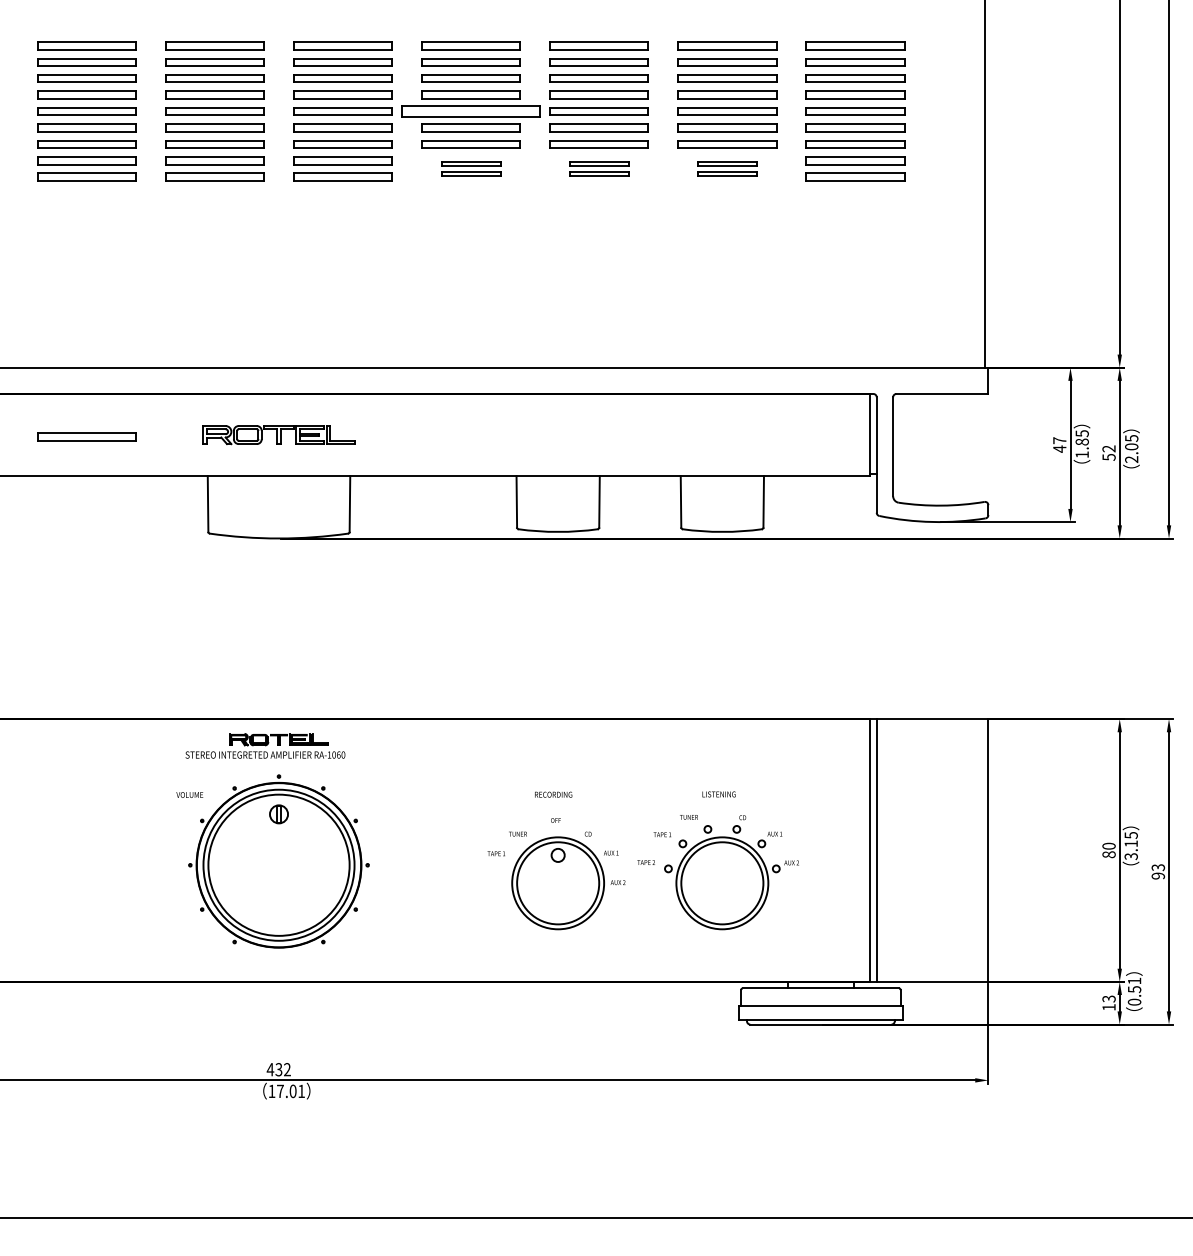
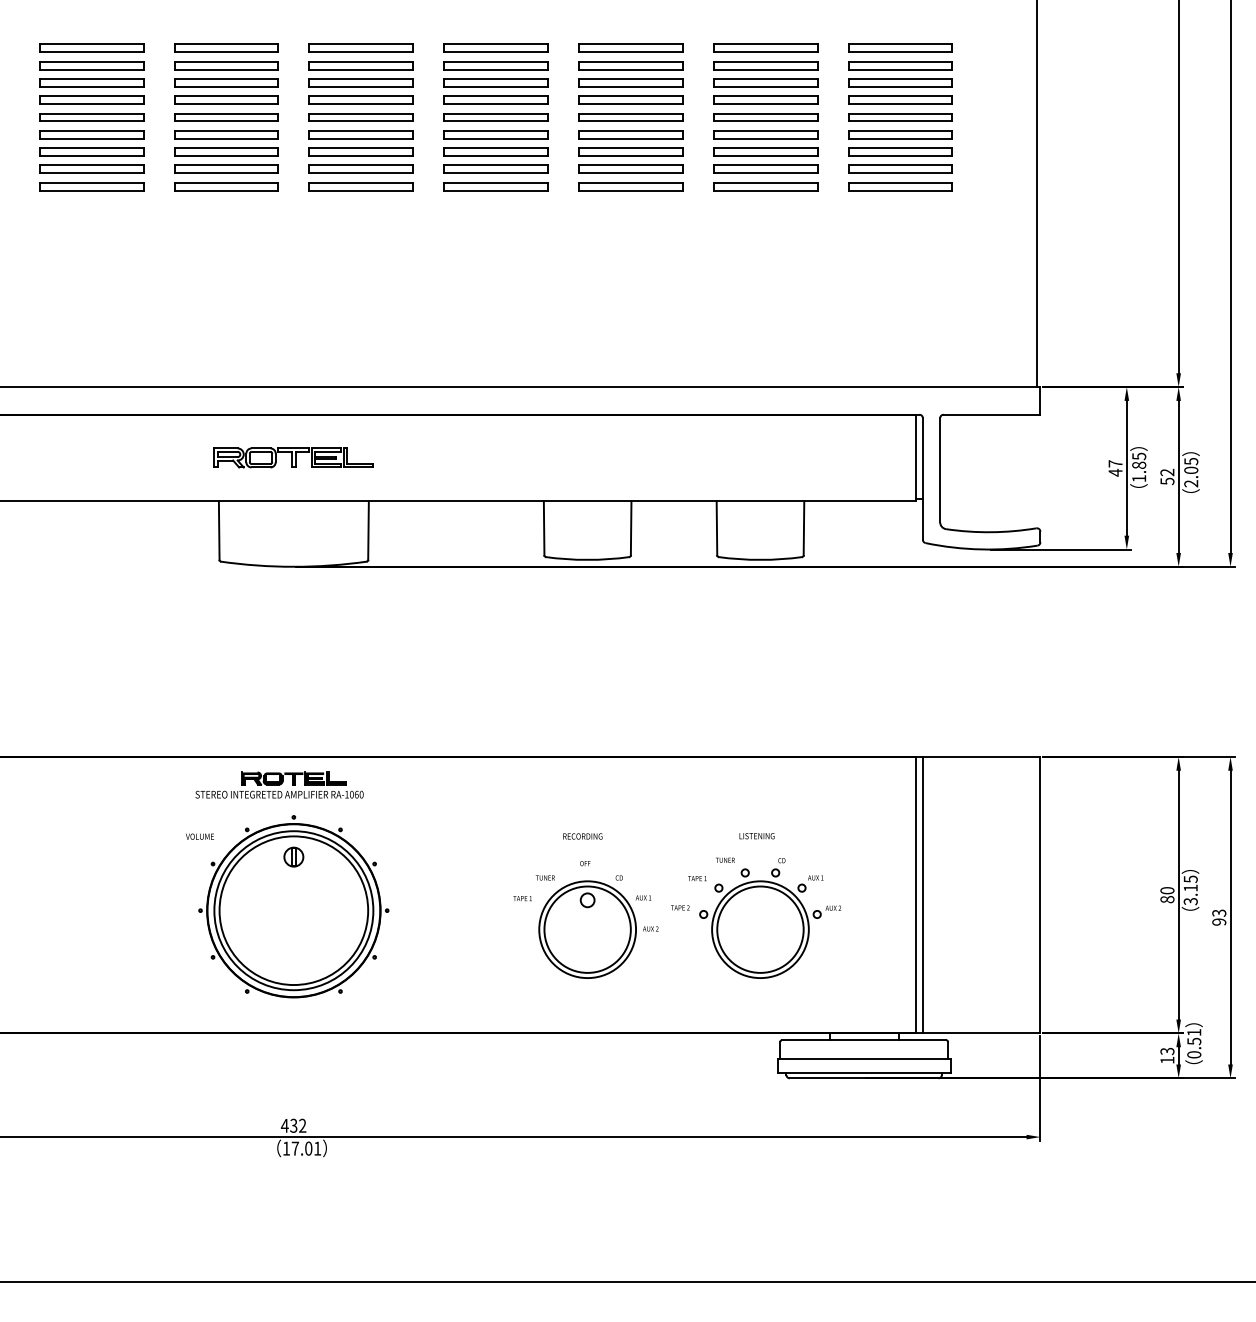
part: (470, 111) -> (495, 117), size x0.71
part: (470, 168) -> (495, 177), size x1.67
part: (598, 168) -> (630, 177), size x1.67
part: (727, 168) -> (765, 177), size x1.67
part: (86, 436) -> (91, 459), removed

